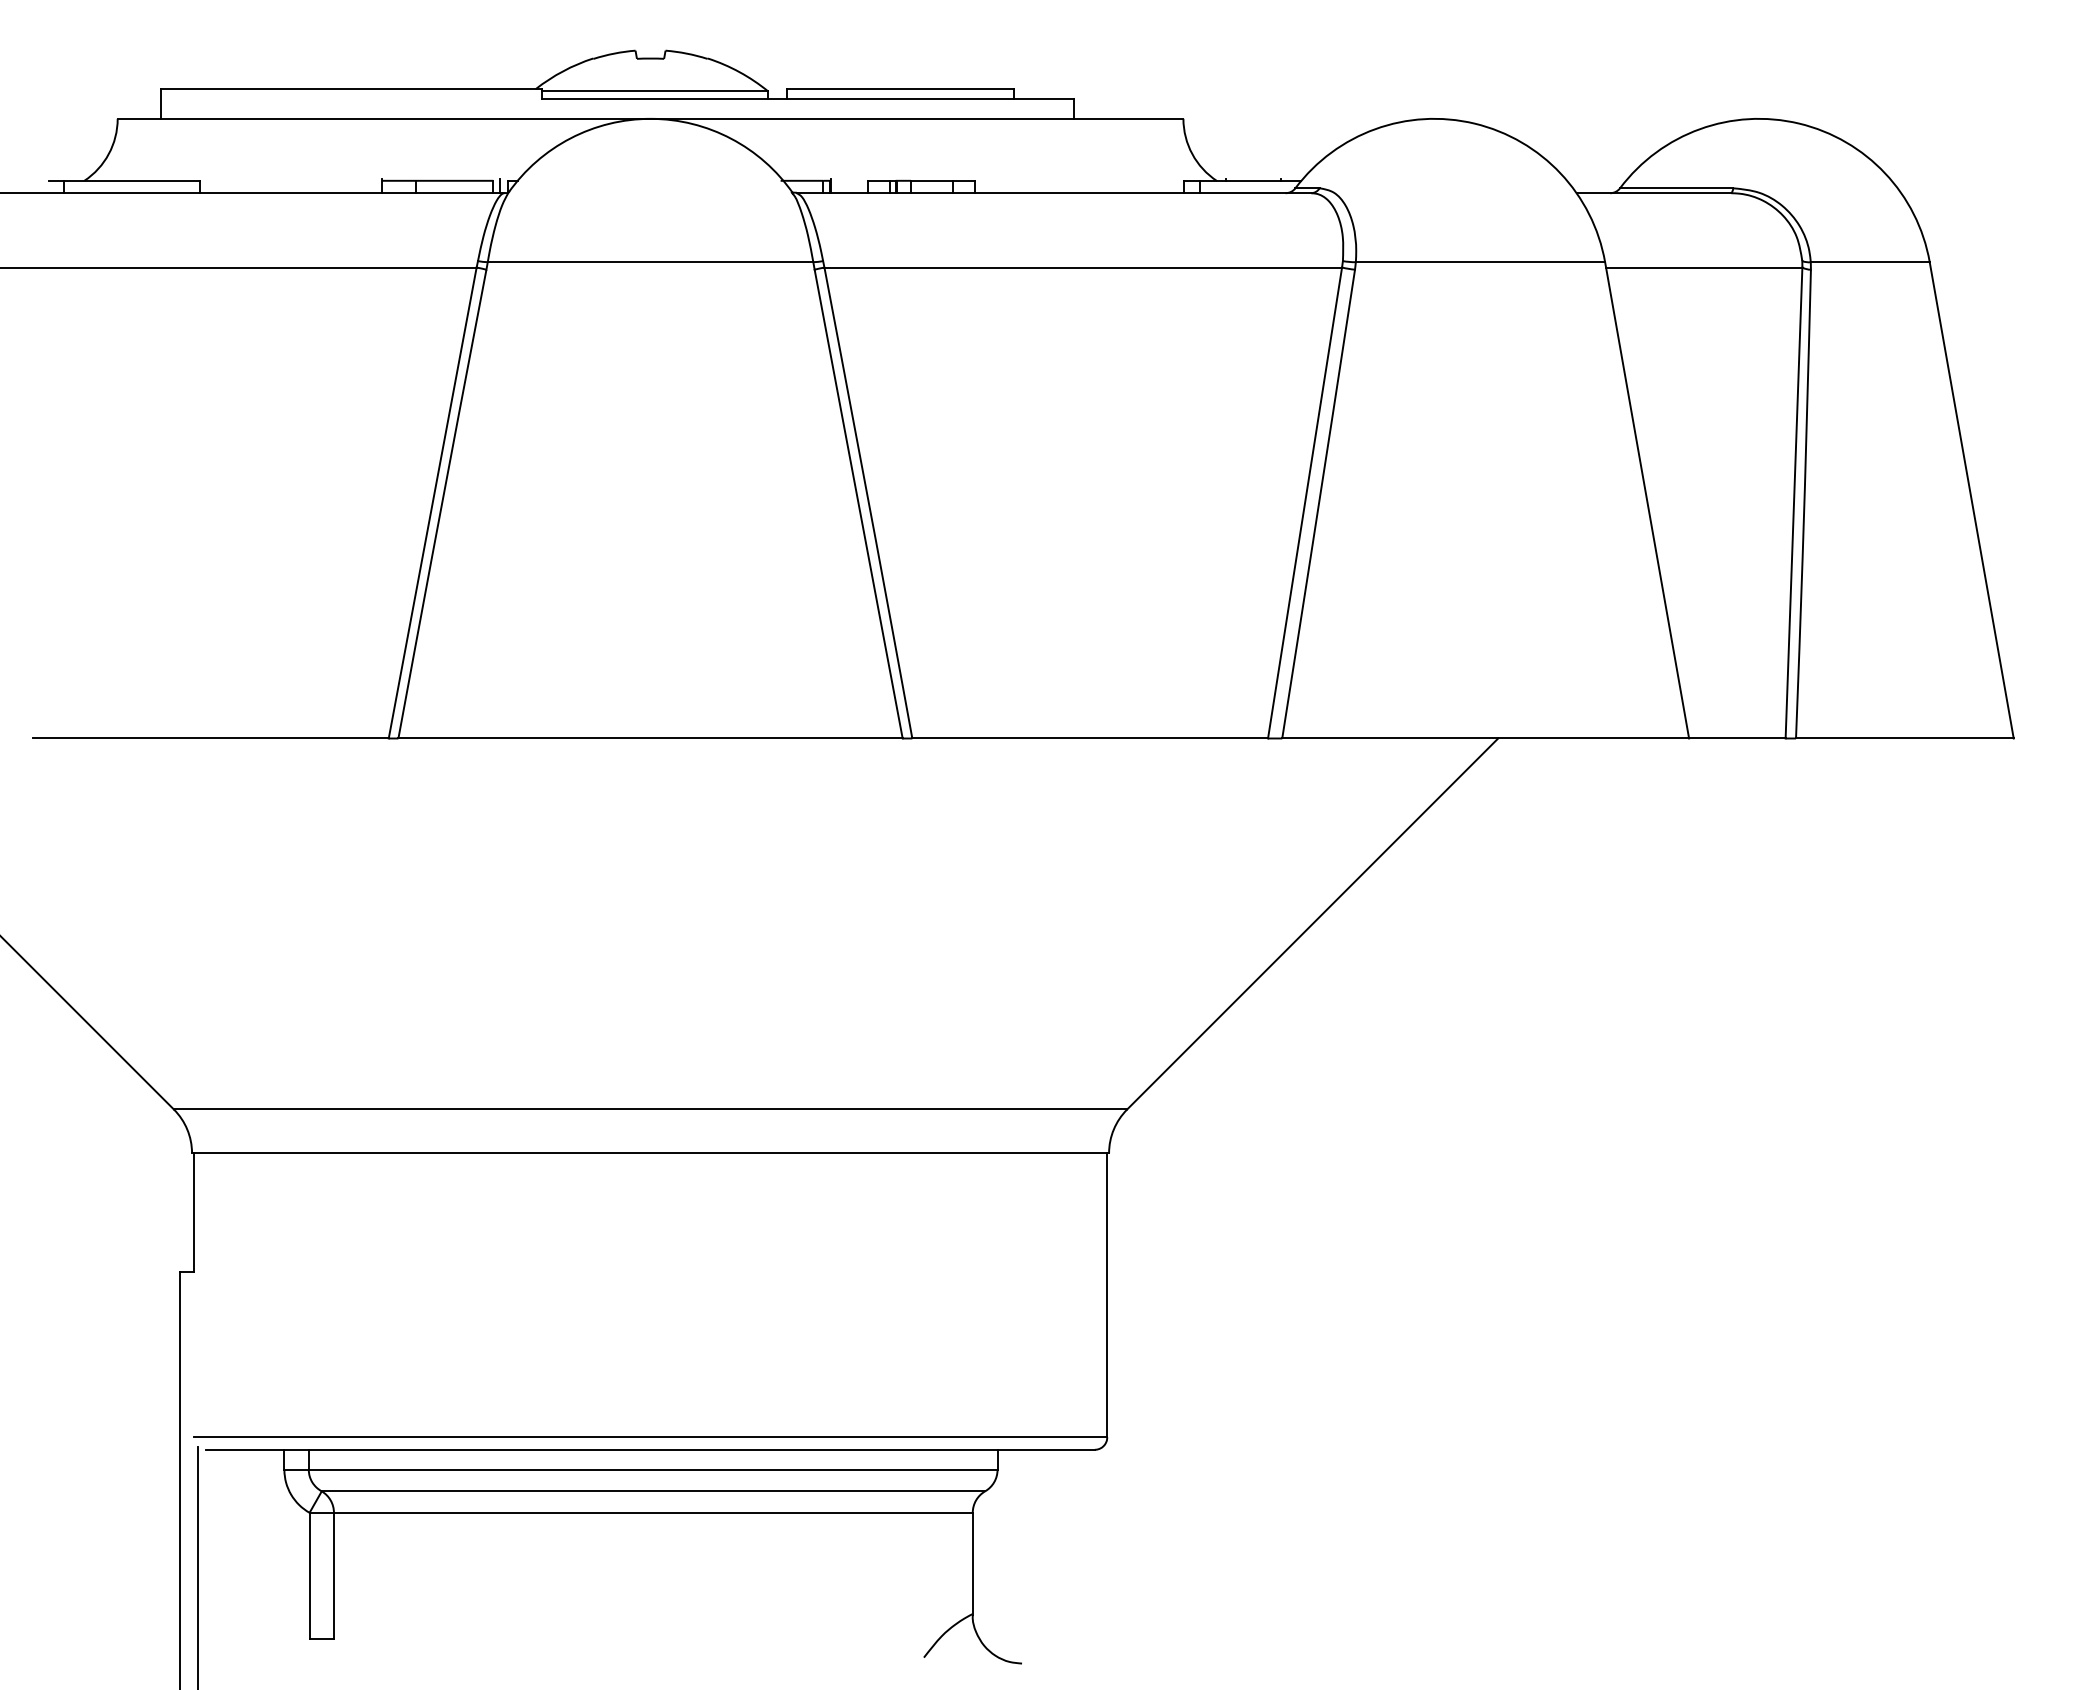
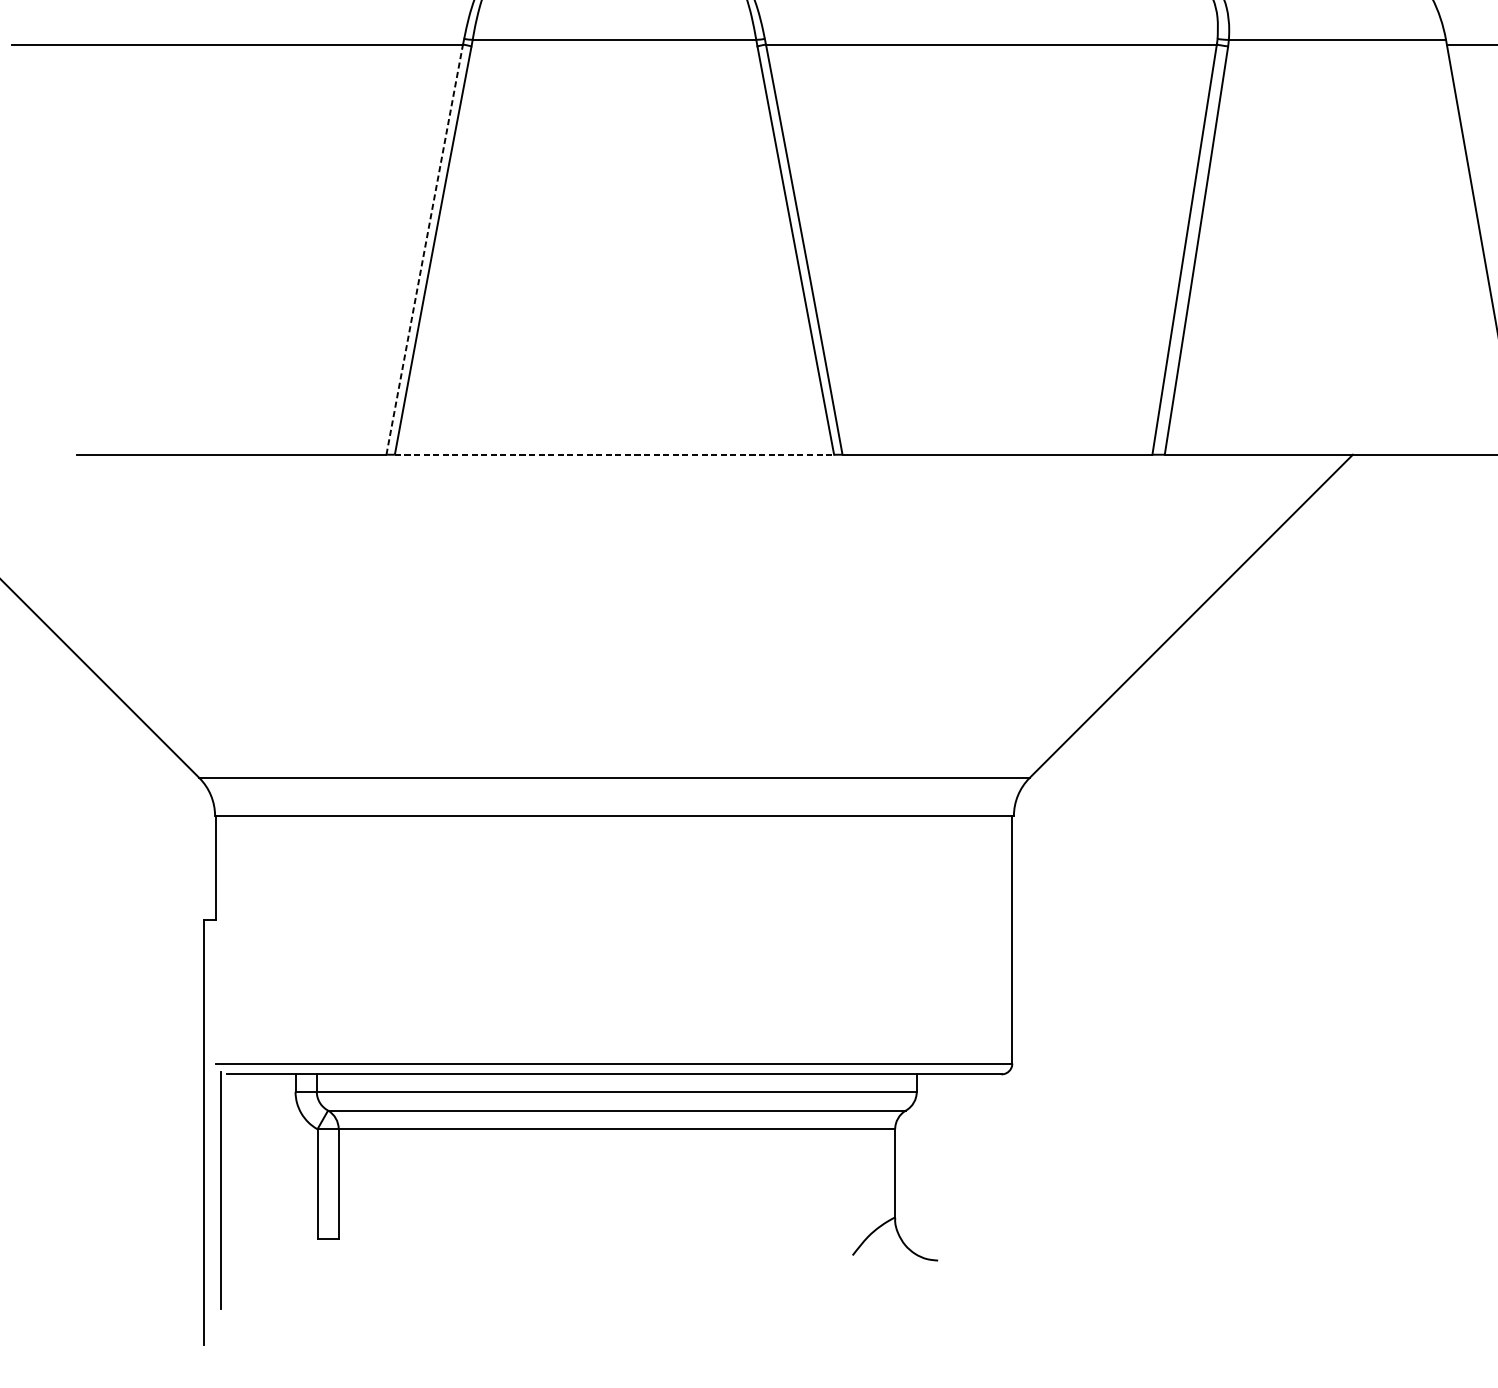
line: (432, 503) -> (424, 250), solid -> dashed
line: (651, 738) -> (615, 454), solid -> dashed

